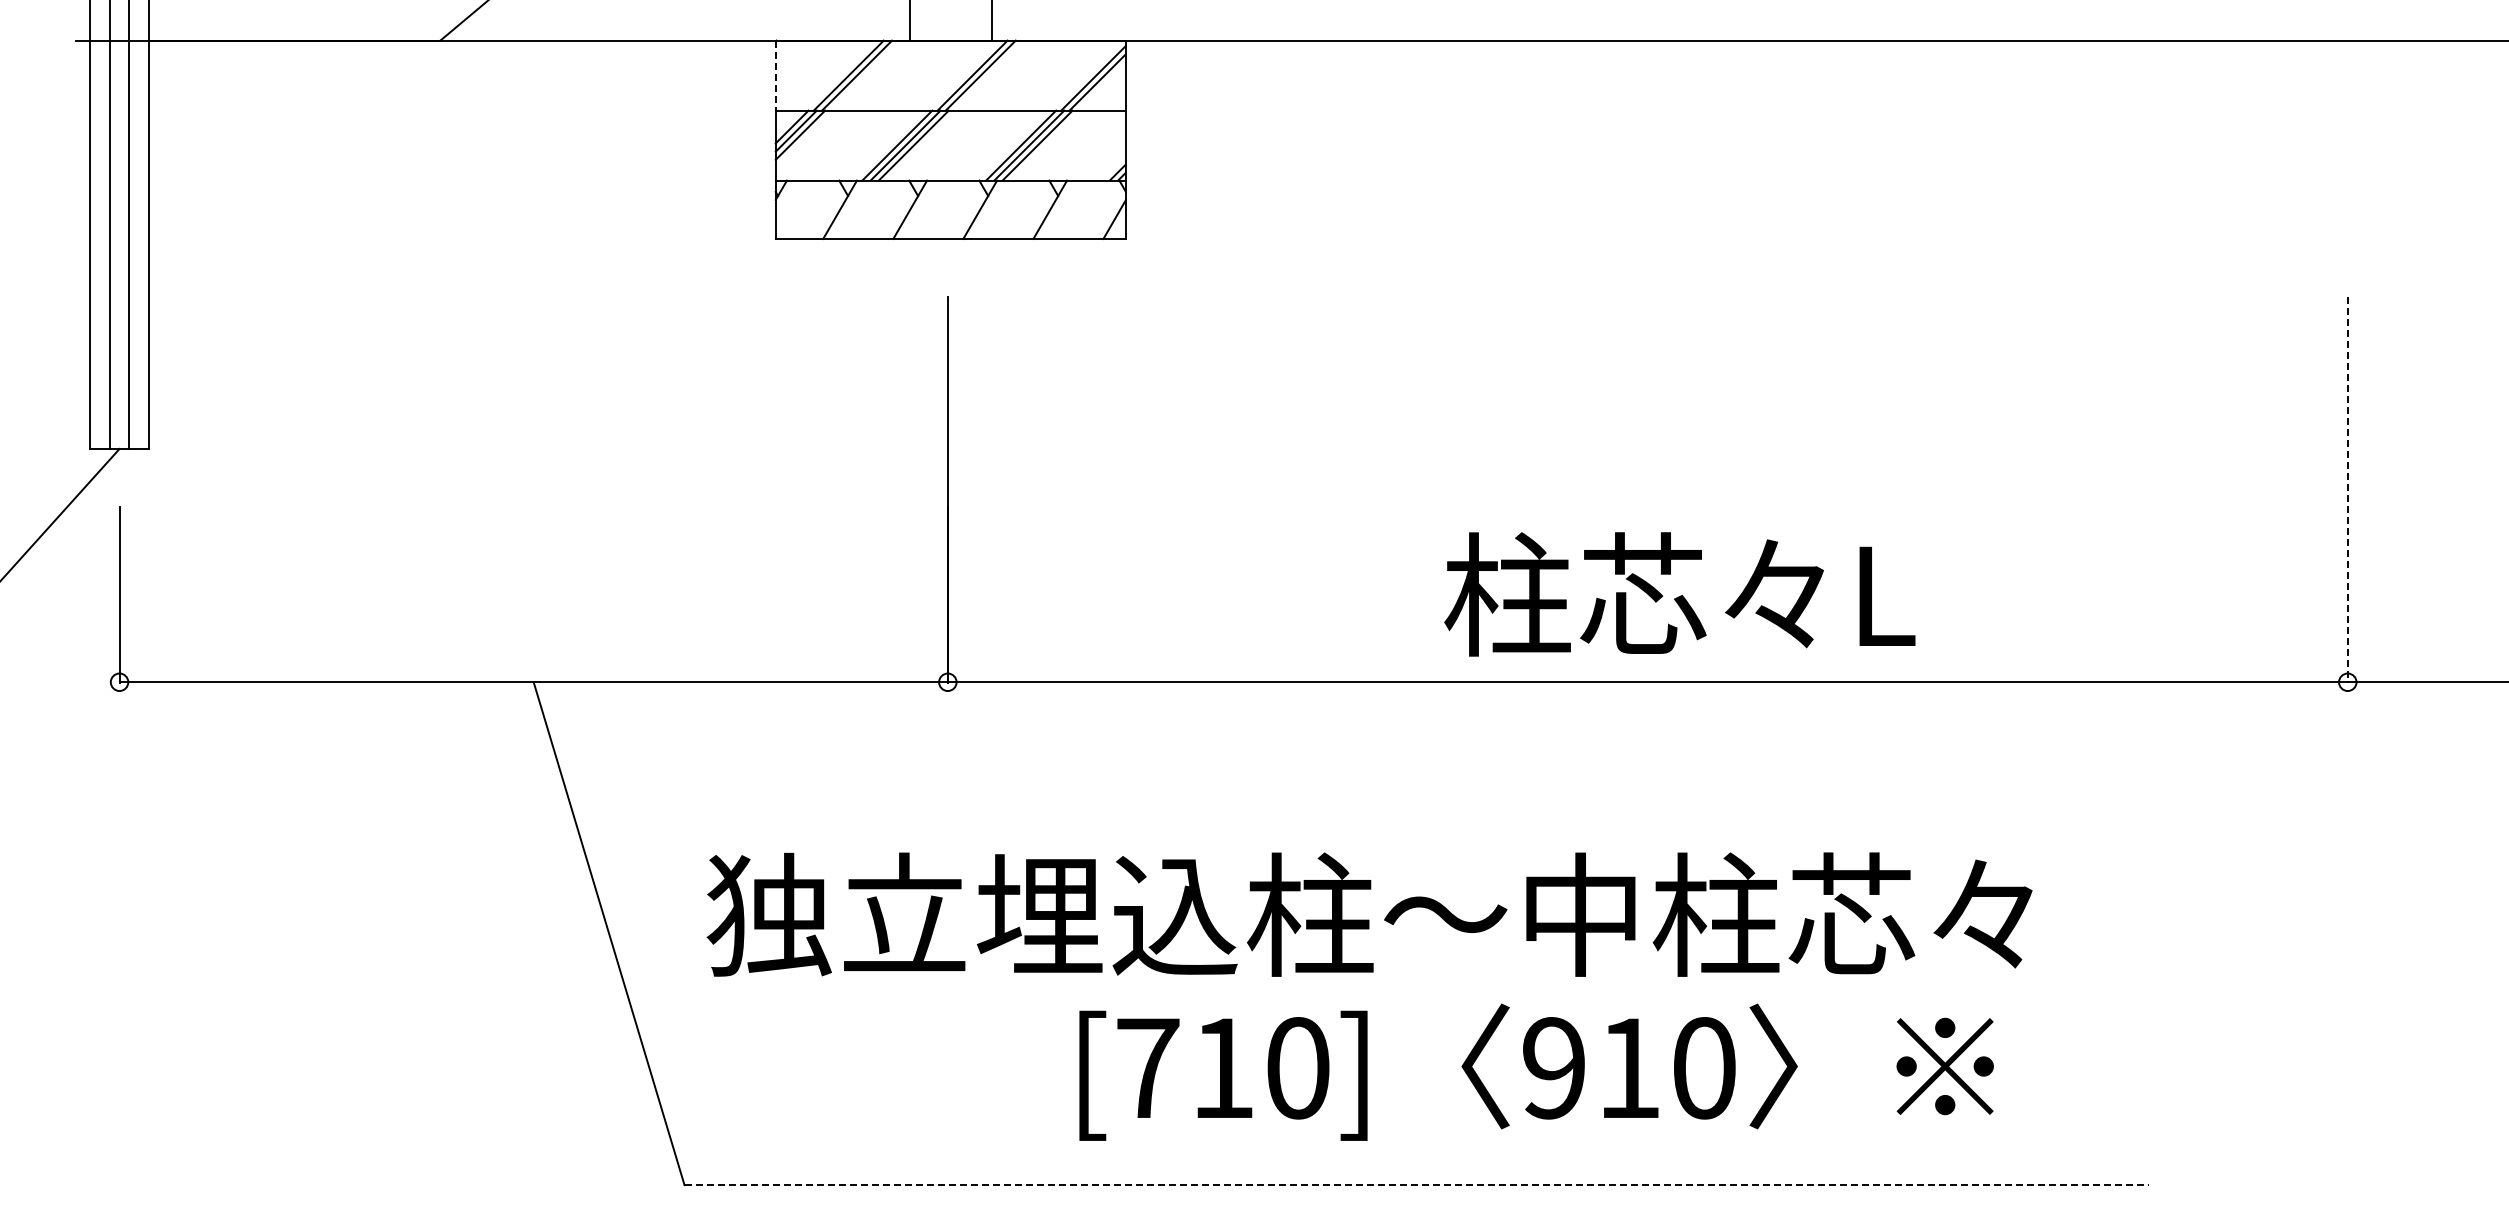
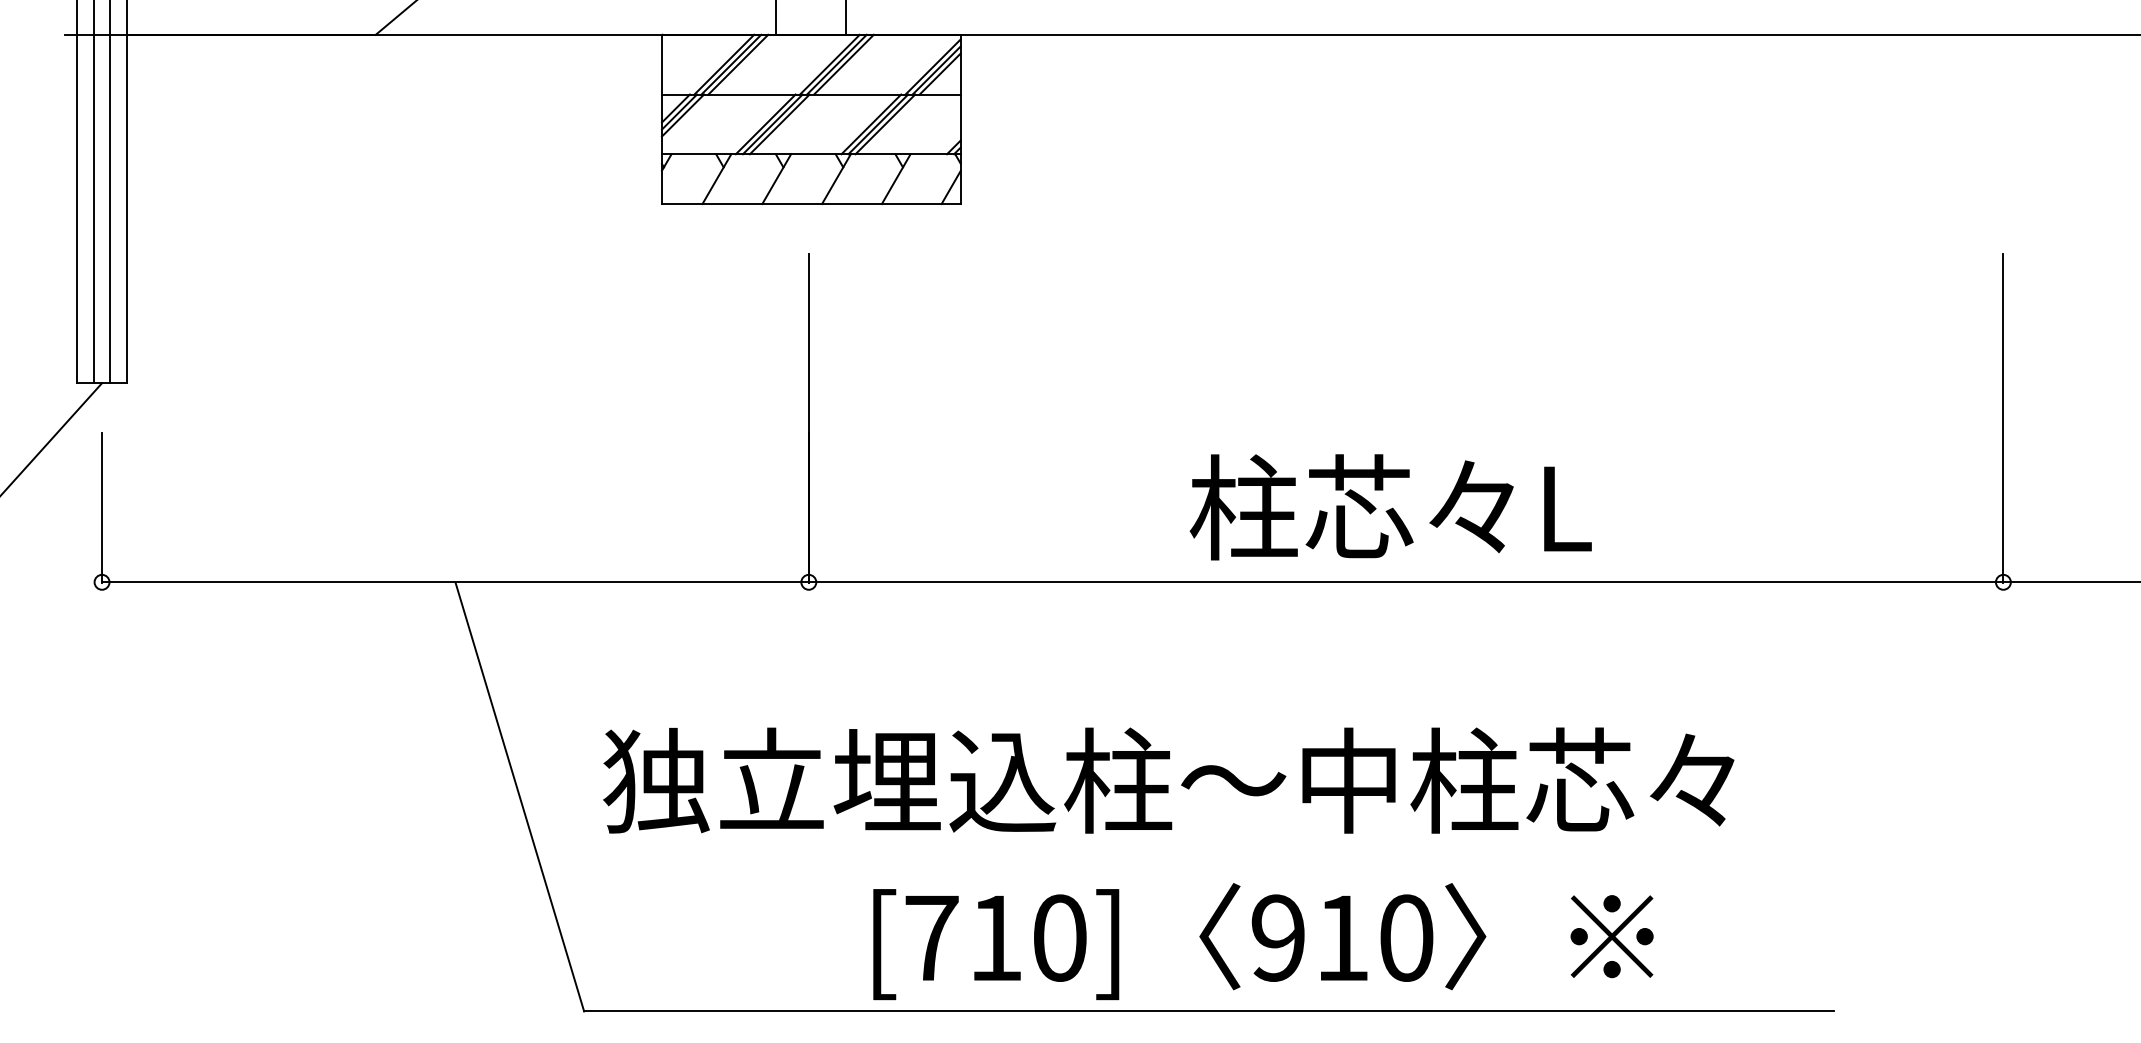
line: (775, 75) -> (661, 64), dashed -> solid
line: (865, 75) -> (738, 64), added
line: (989, 75) -> (844, 64), added
line: (1101, 86) -> (939, 73), added
line: (2347, 490) -> (2003, 418), dashed -> solid
text: (1679, 594) -> (1390, 507), moved
text: (1536, 1071) -> (1263, 940), moved
line: (1417, 1185) -> (1209, 1011), dashed -> solid

